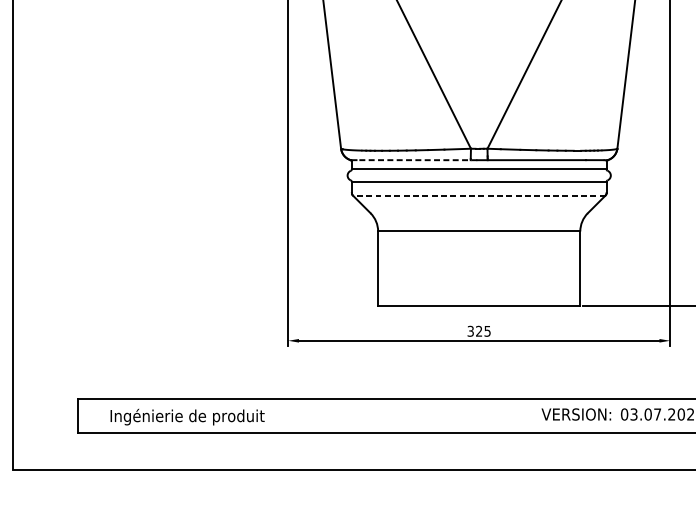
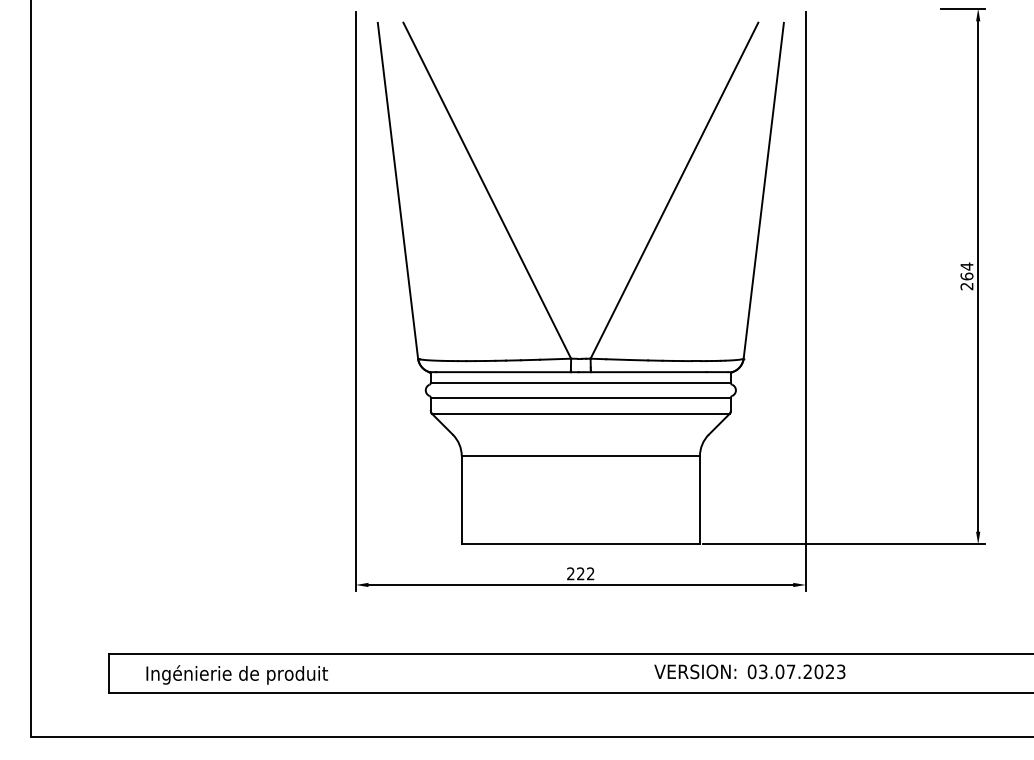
line: (416, 160) -> (506, 372), dashed -> solid
line: (478, 195) -> (580, 413), dashed -> solid
text: (478, 331) -> (580, 573), 325 -> 222

